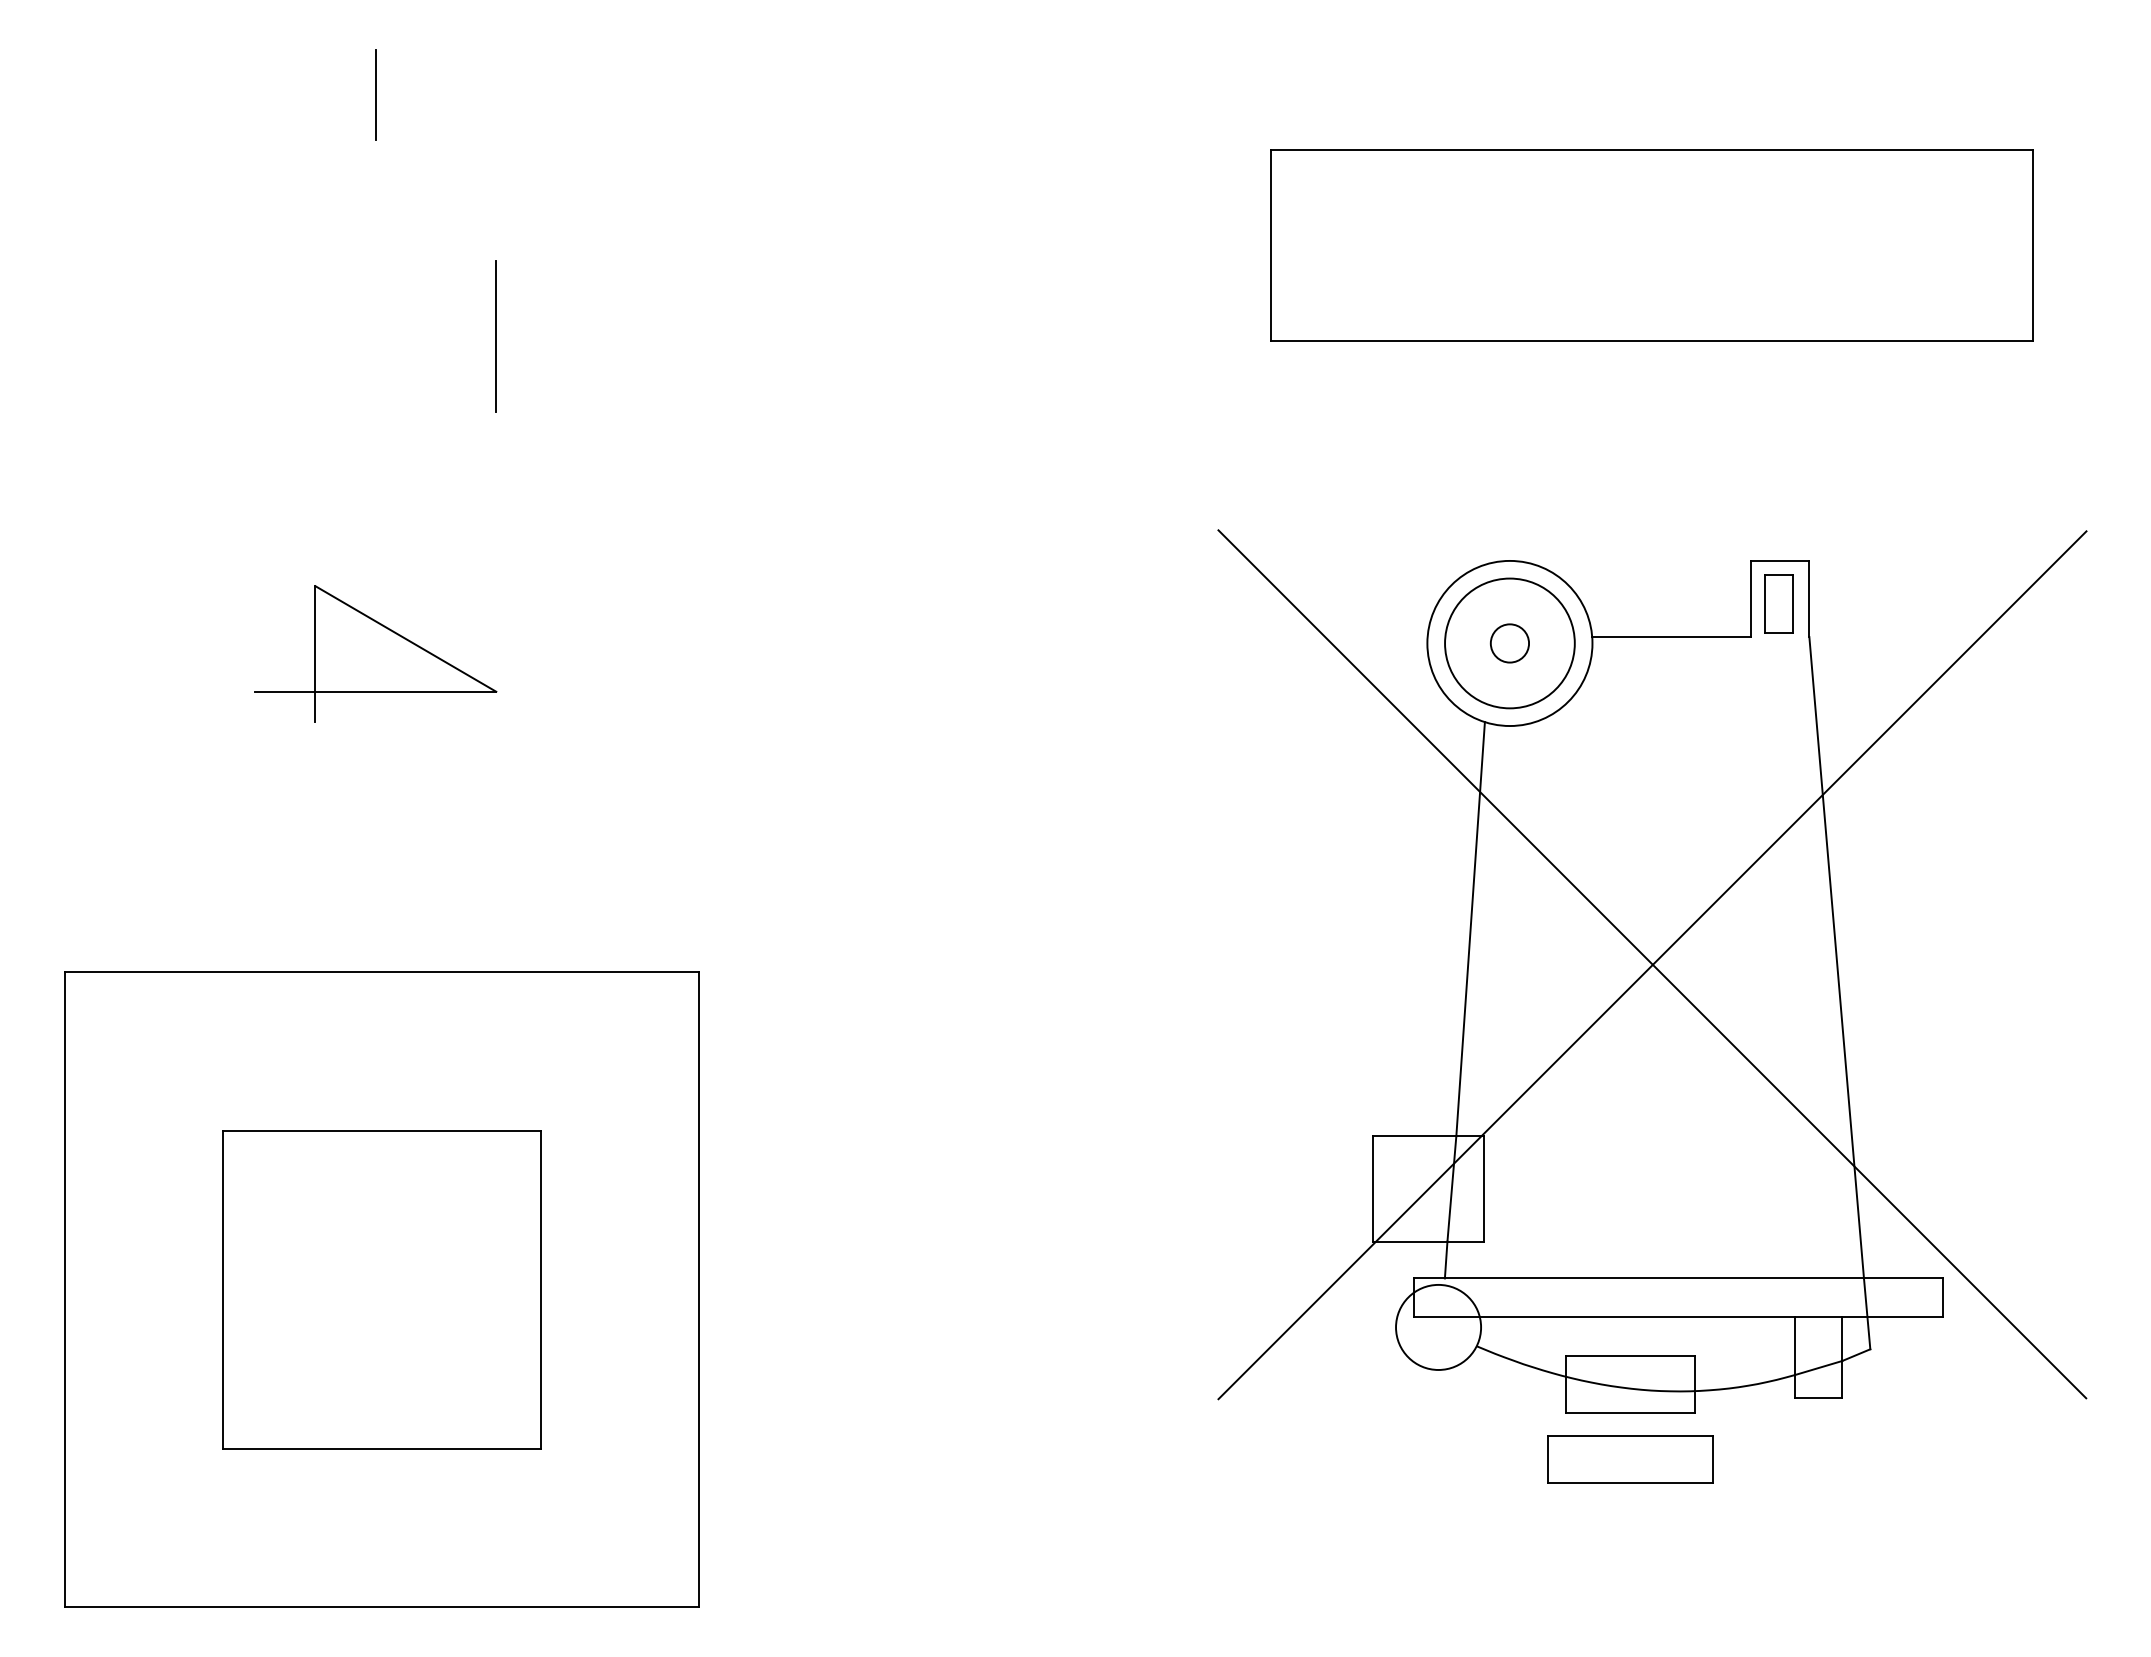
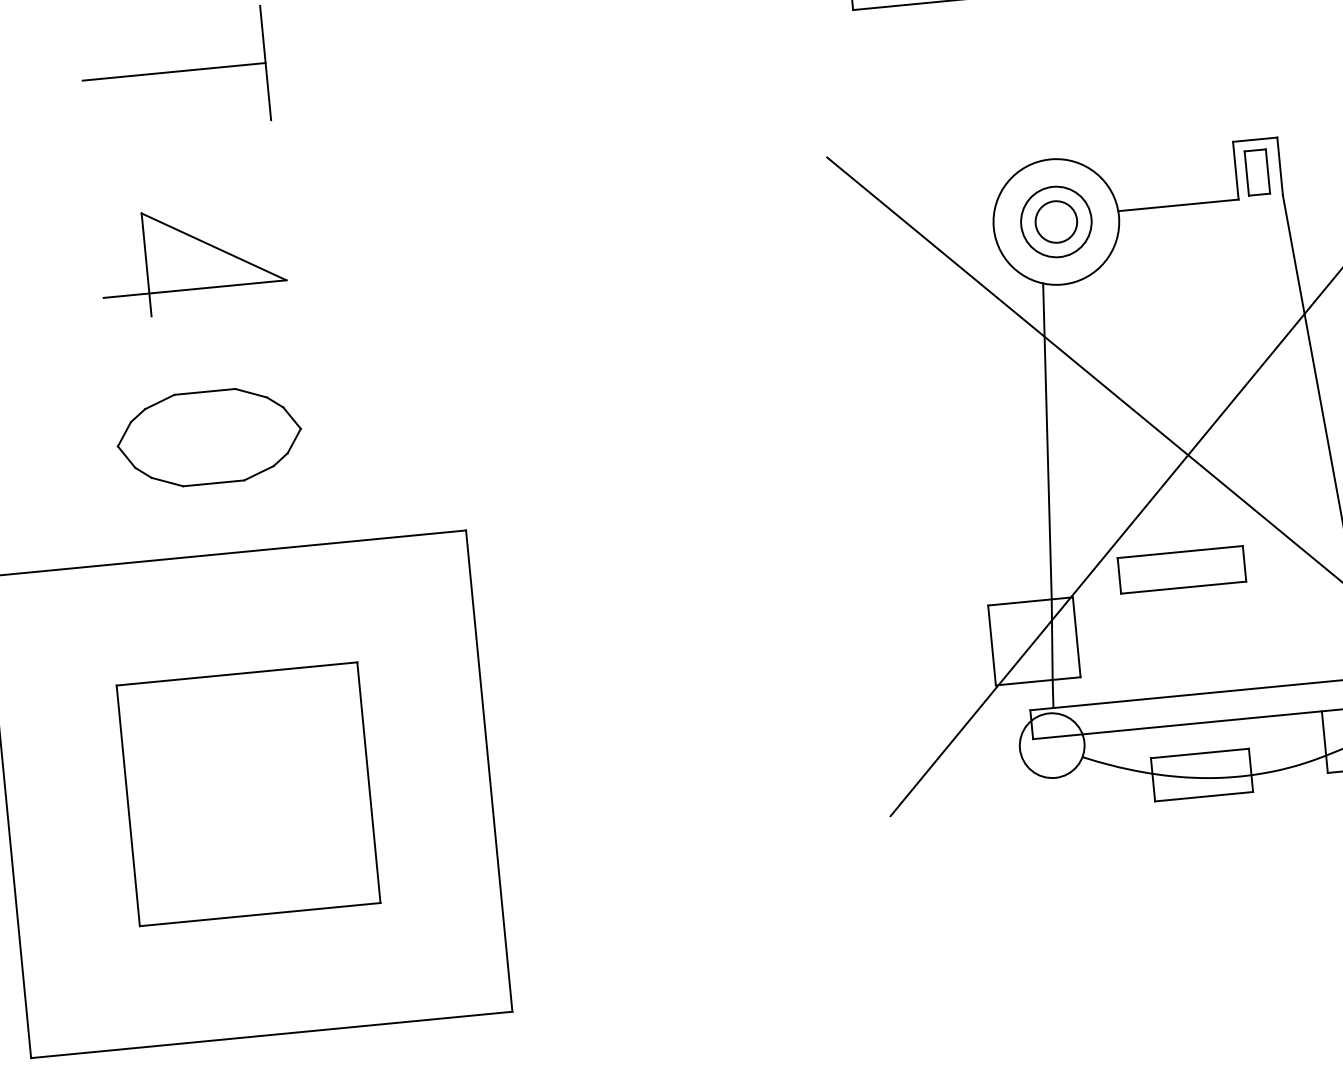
line: (375, 336) -> (174, 72), added
circle: (1509, 643) -> (1056, 222), size x0.71
circle: (1509, 643) -> (1056, 222), size x1.43
part: (375, 653) -> (192, 260), moved
part: (375, 818) -> (209, 437), added
part: (1630, 1459) -> (1182, 569), moved

